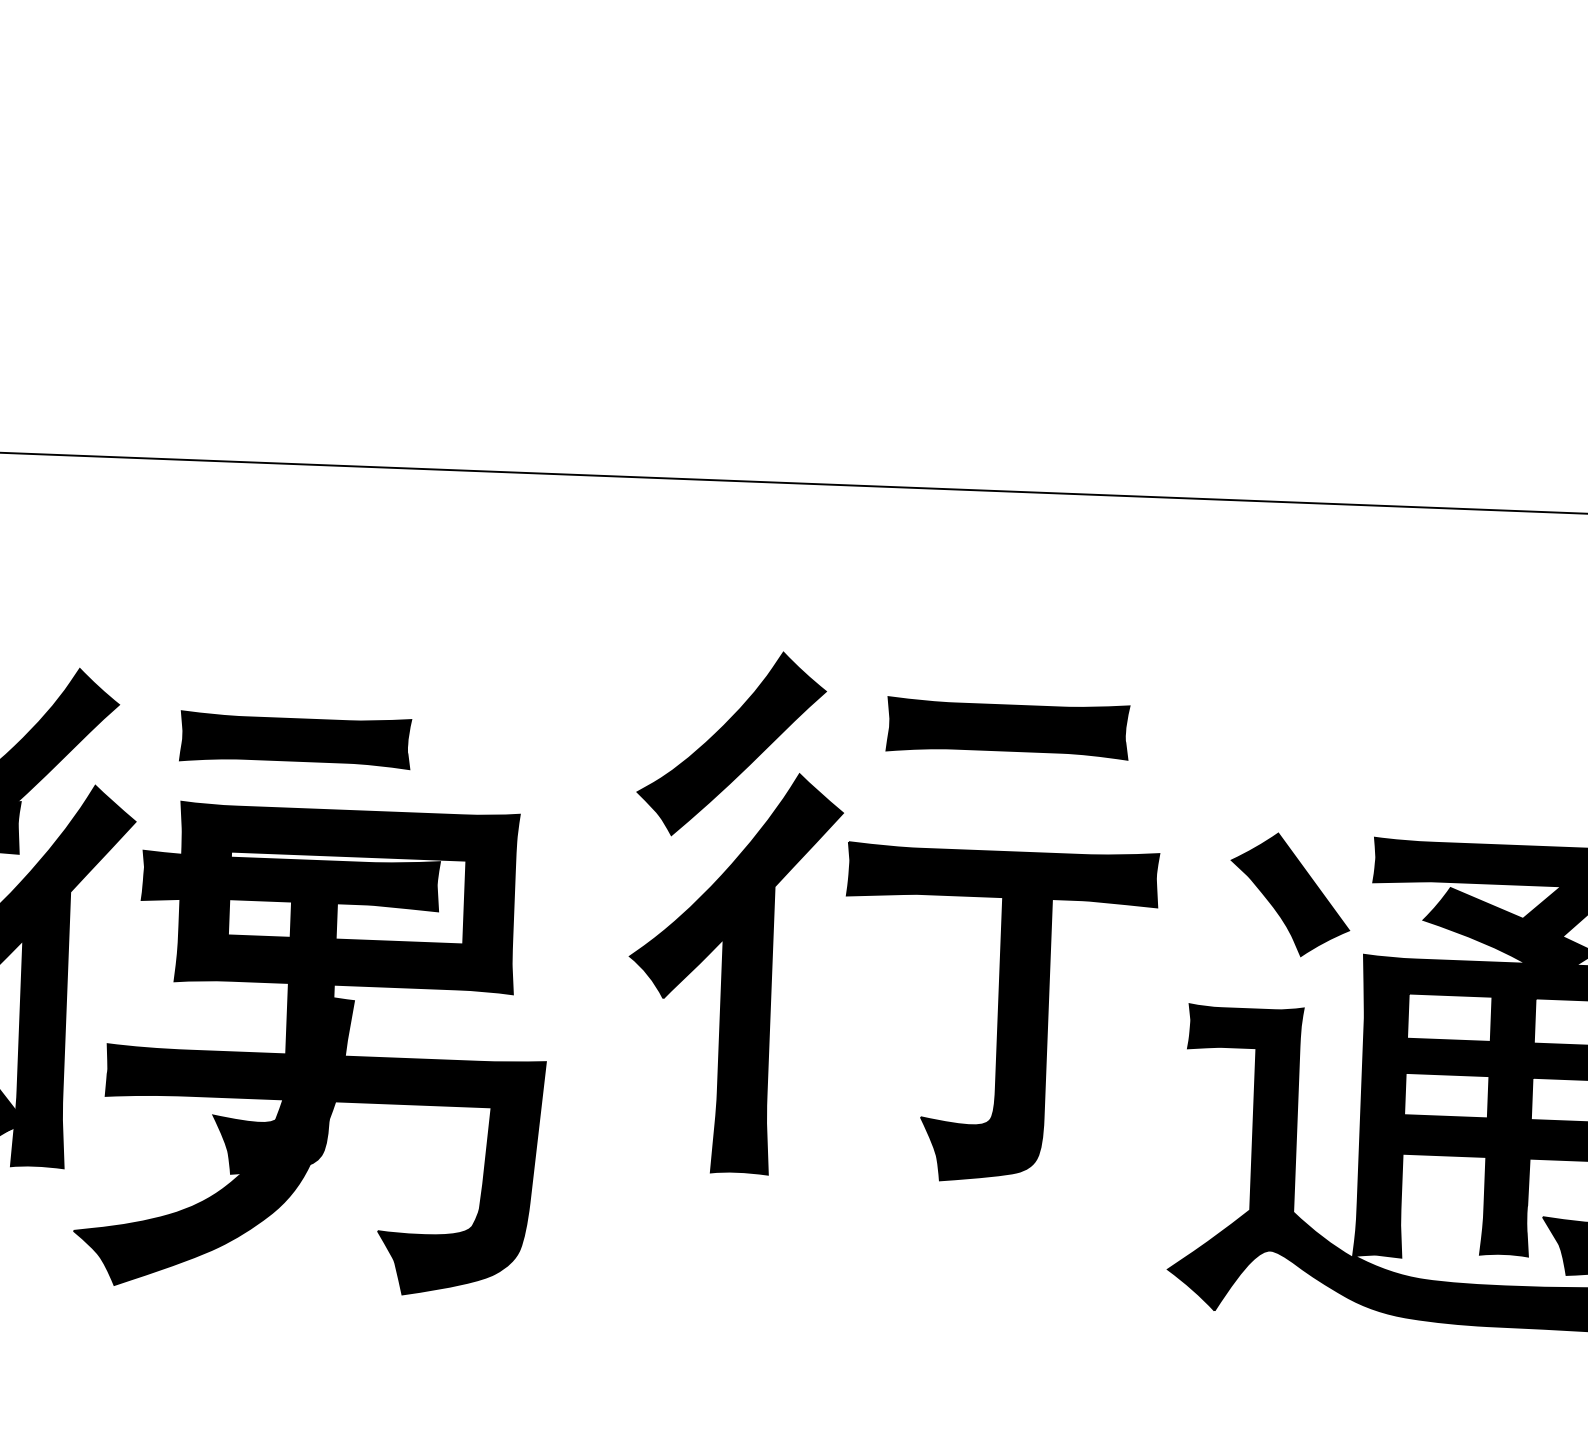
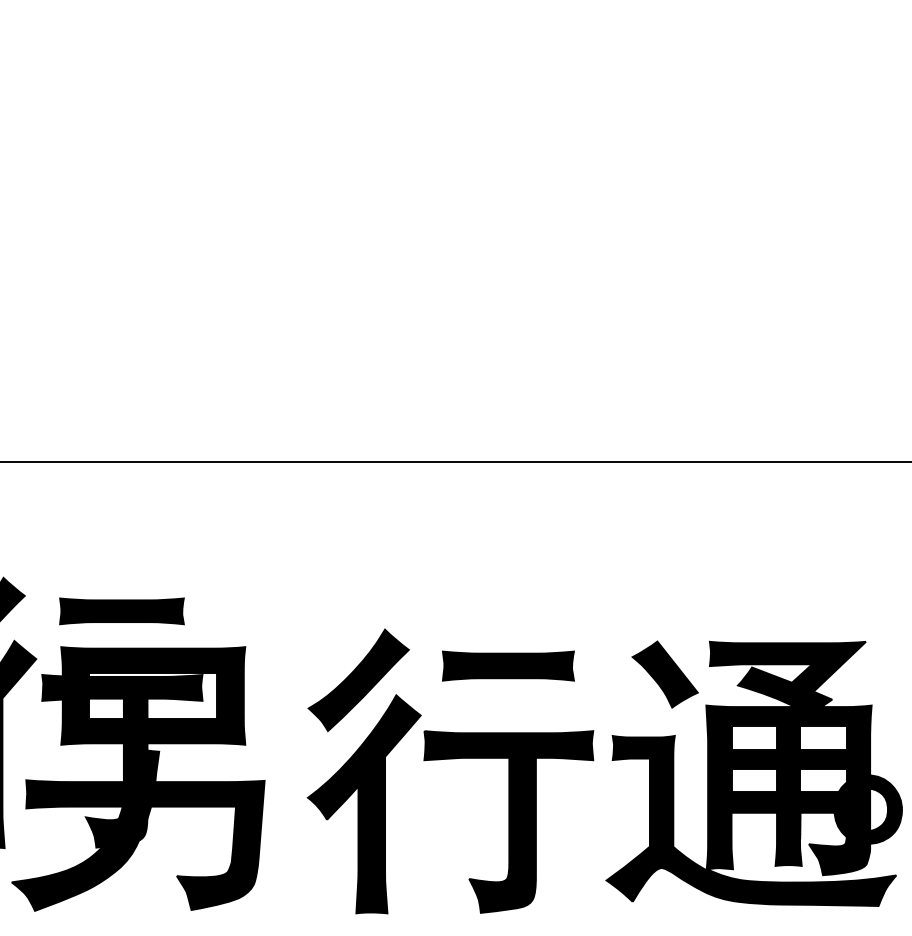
part: (894, 896) -> (450, 759), moved

